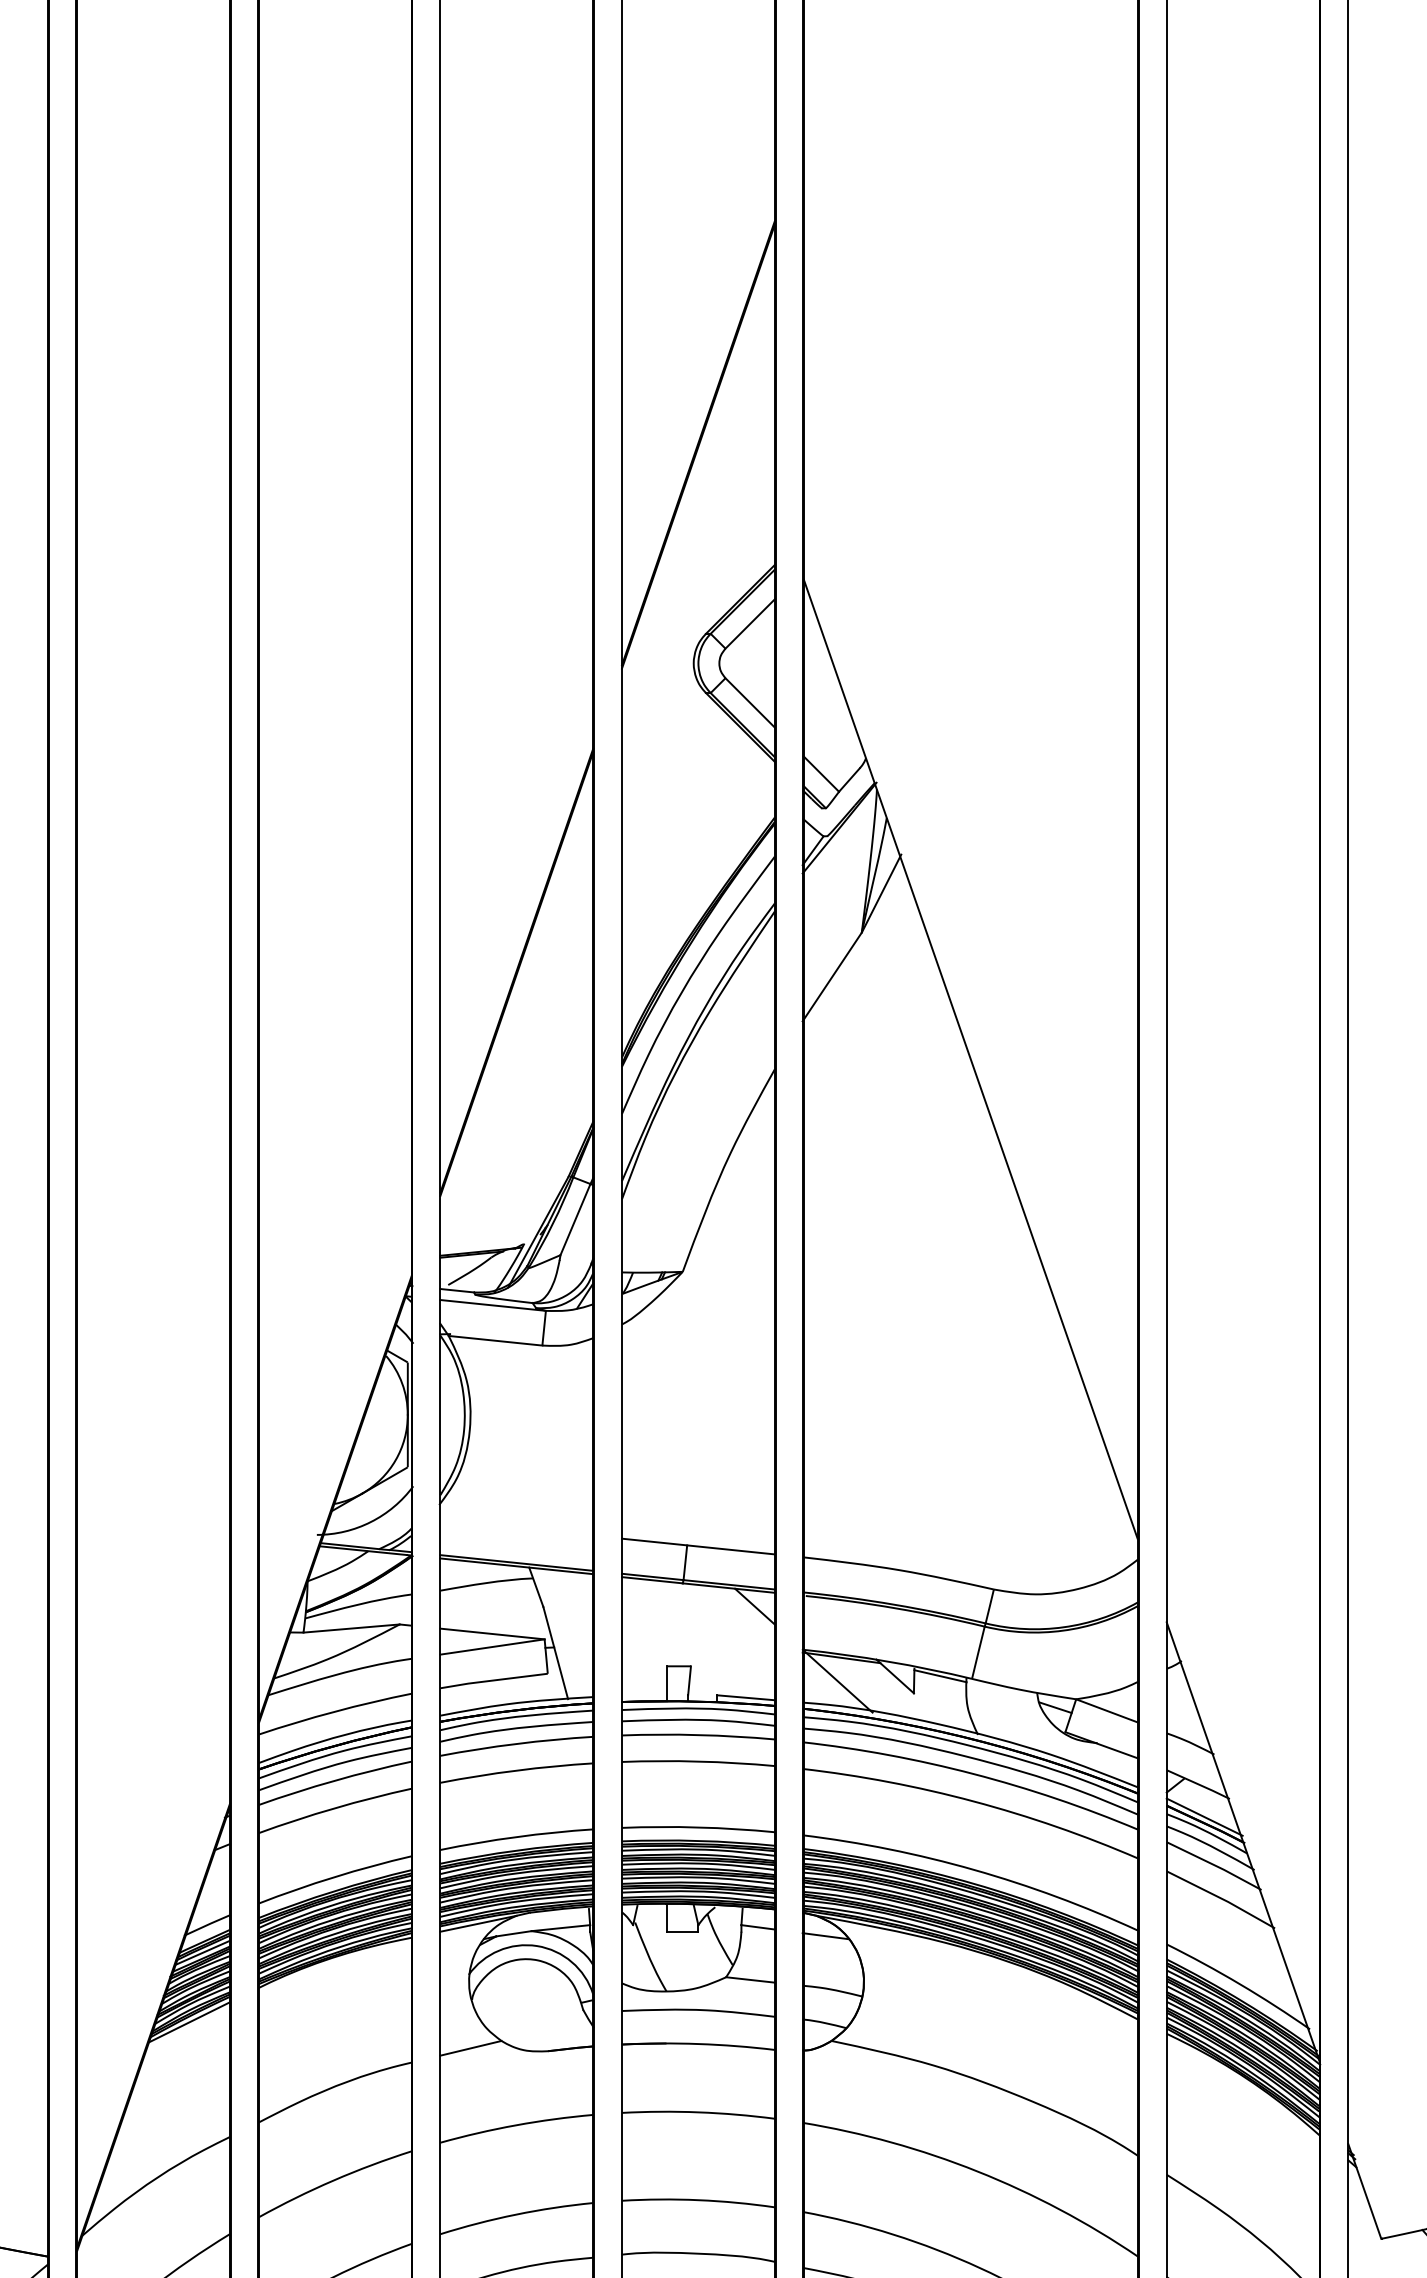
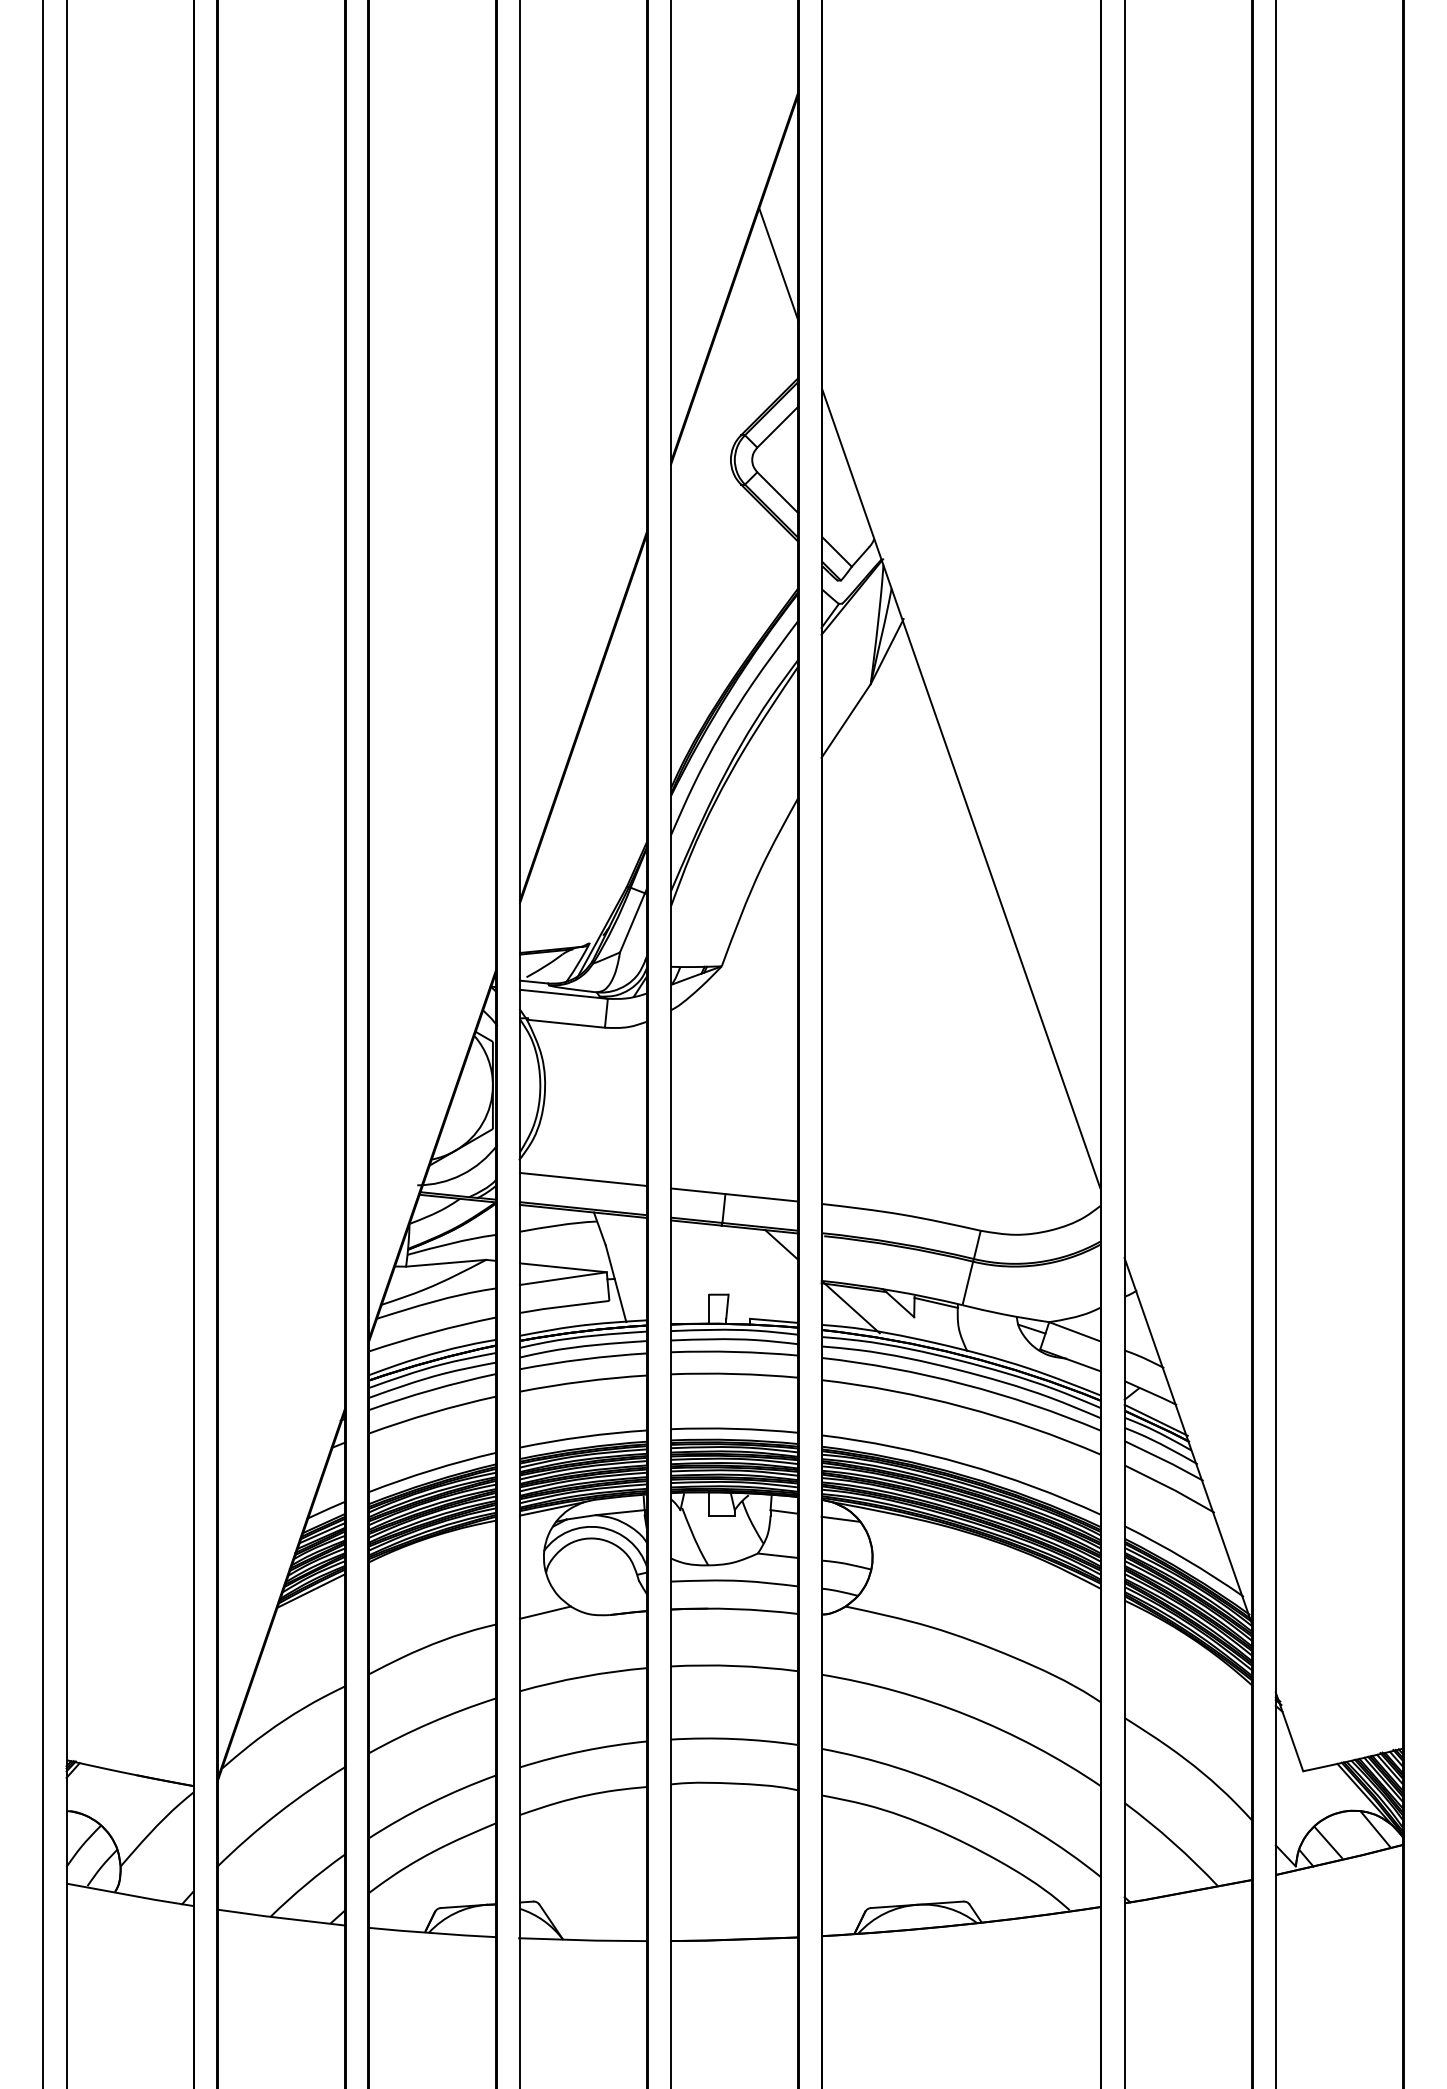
line: (750, 428) -> (778, 264), added
line: (516, 1527) -> (583, 1179), added

